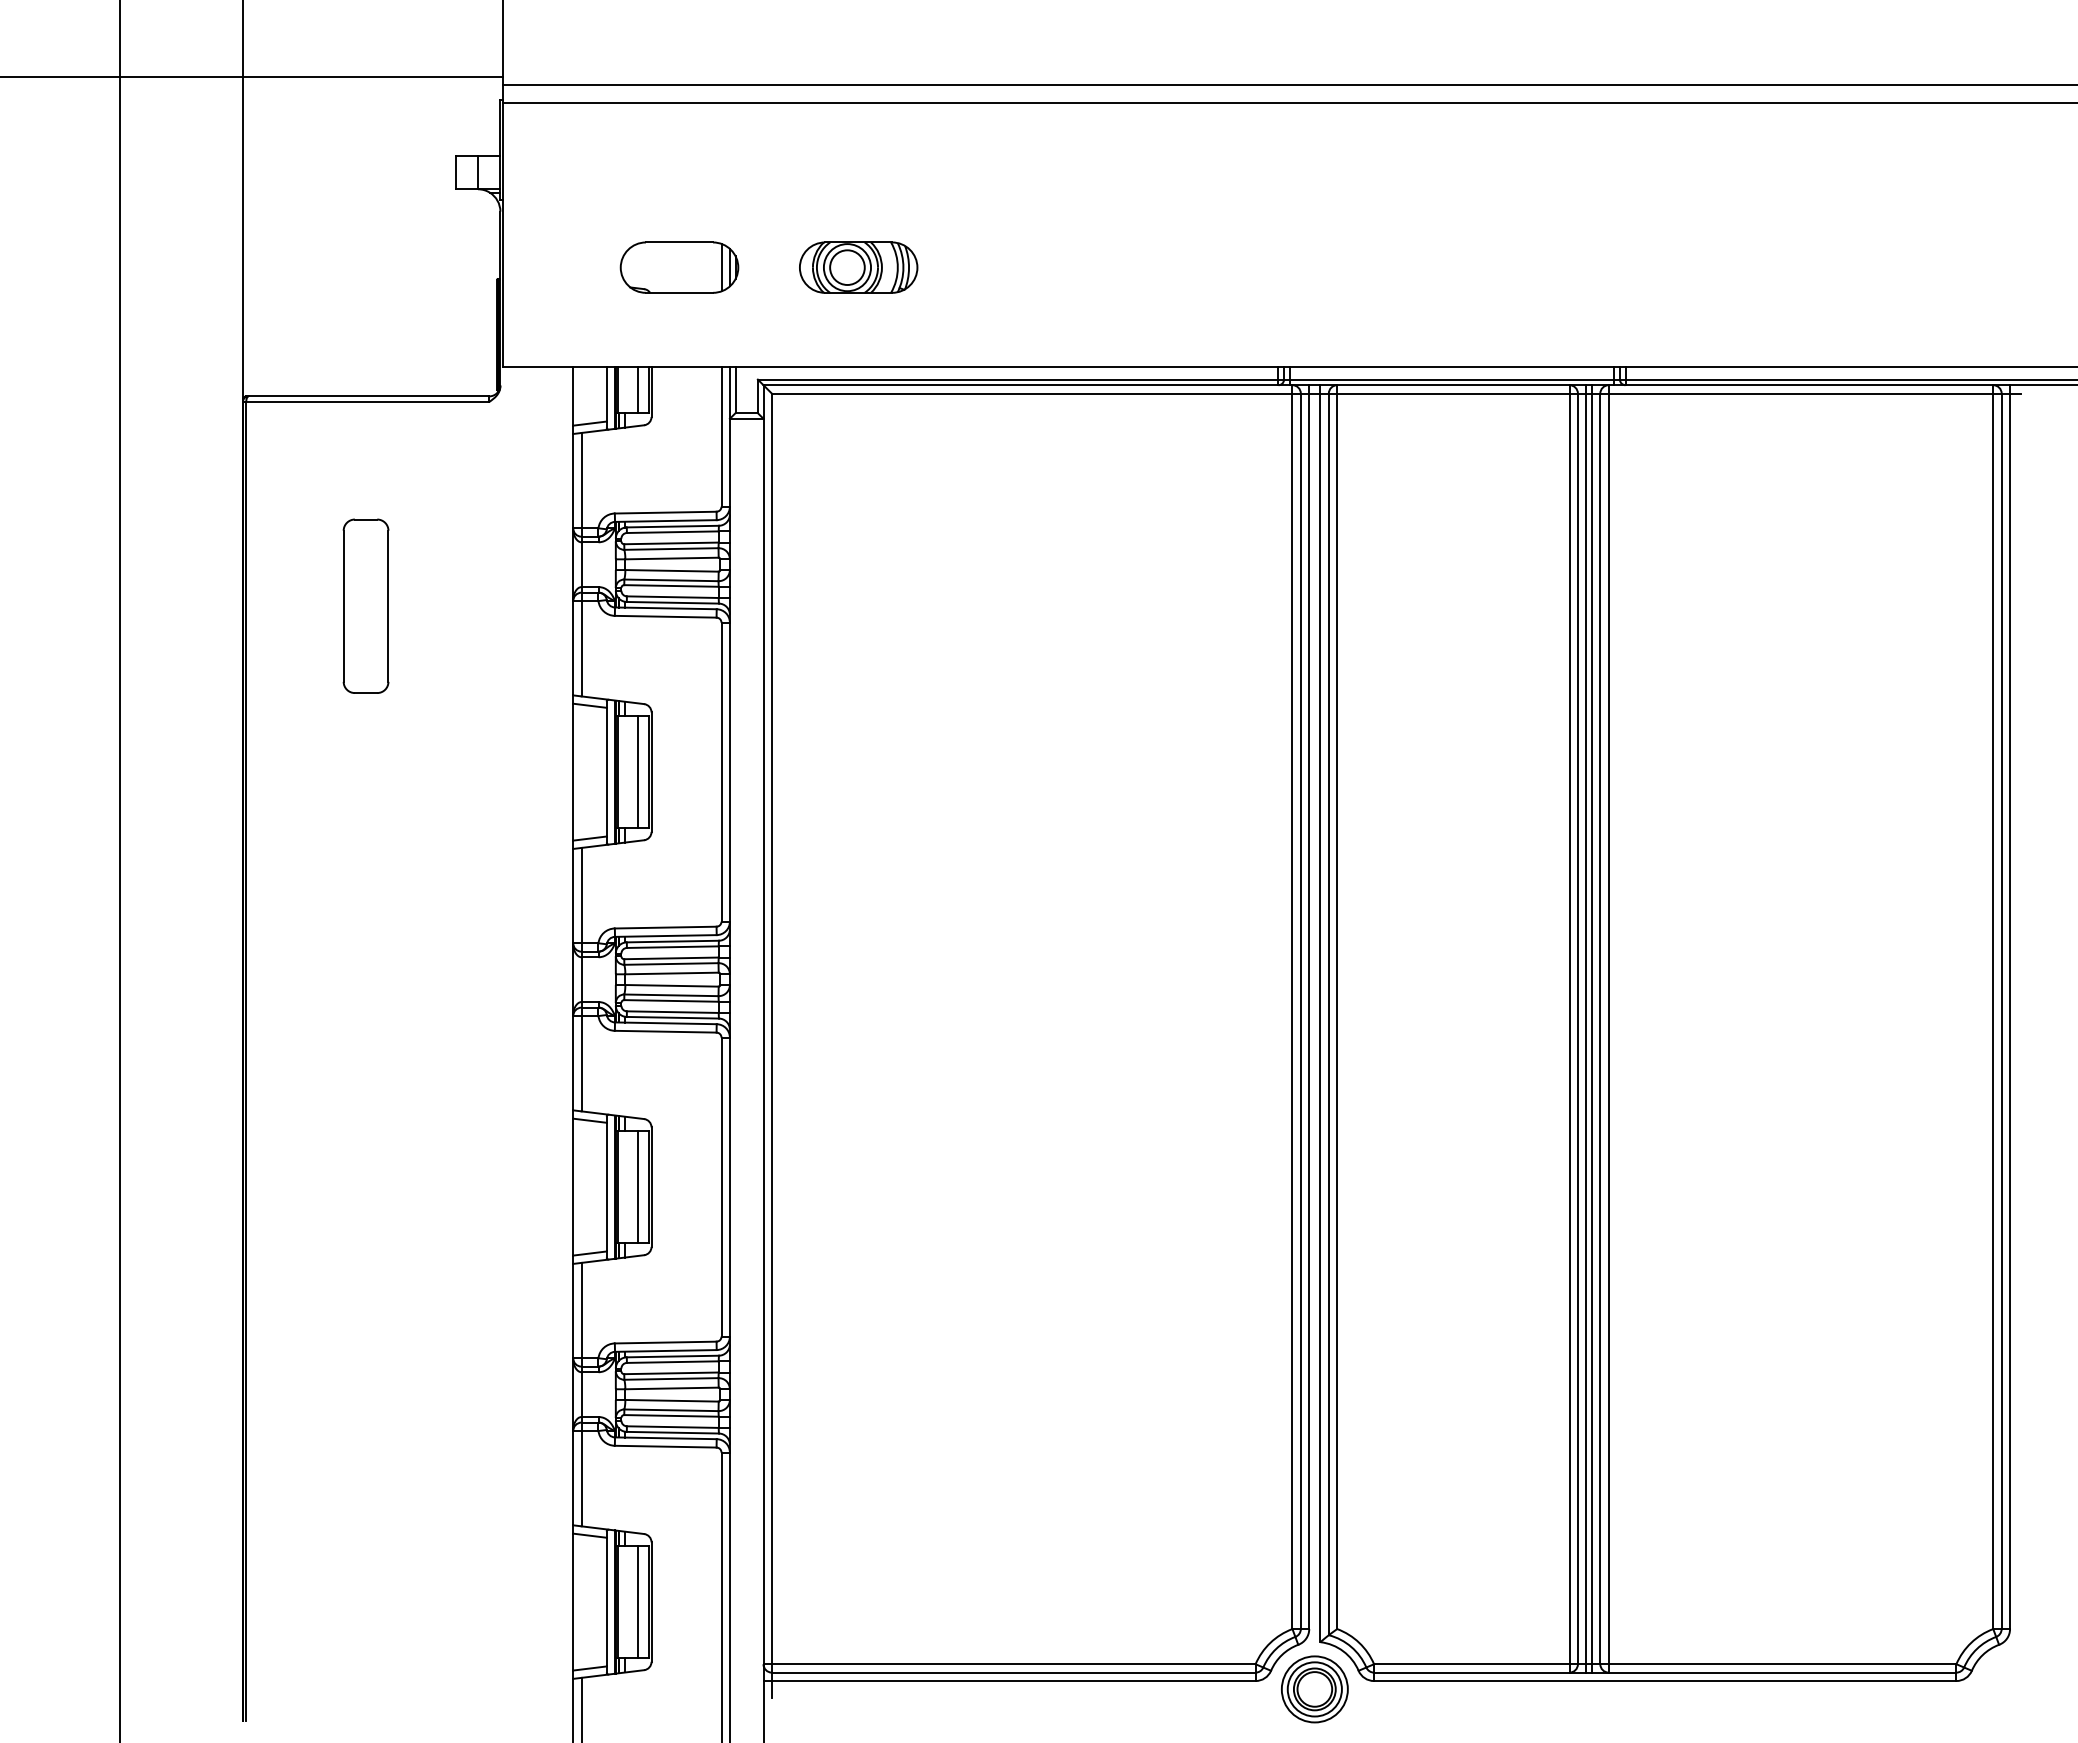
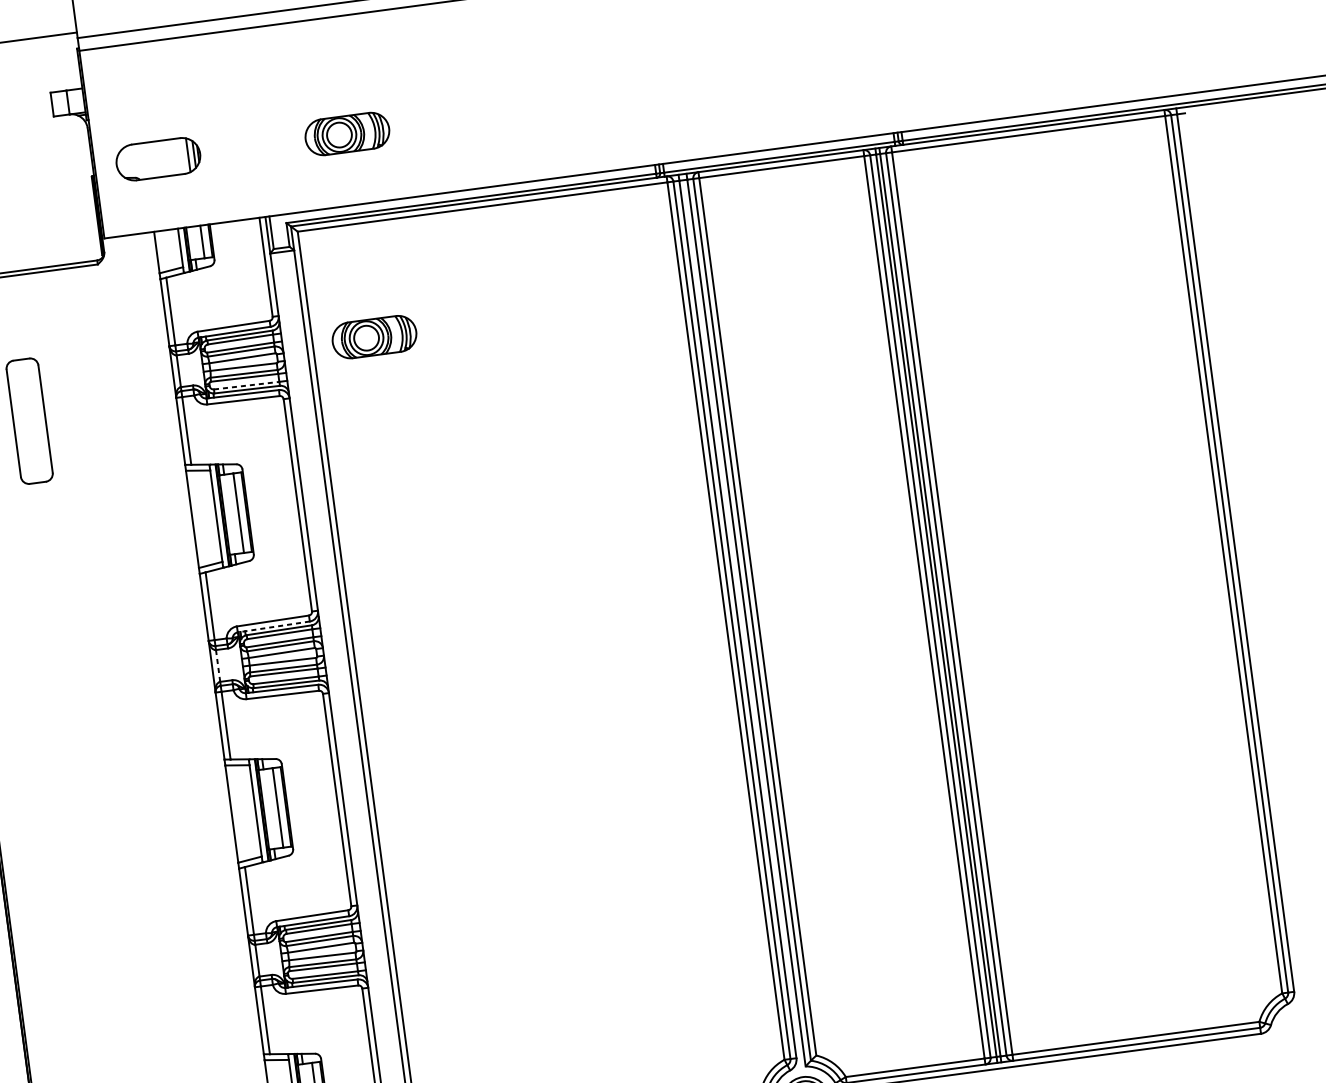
part: (679, 267) -> (158, 159), moved
part: (858, 553) -> (374, 337), added
line: (672, 597) -> (246, 385), solid -> dashed
line: (665, 936) -> (273, 627), solid -> dashed
line: (581, 980) -> (218, 666), solid -> dashed

